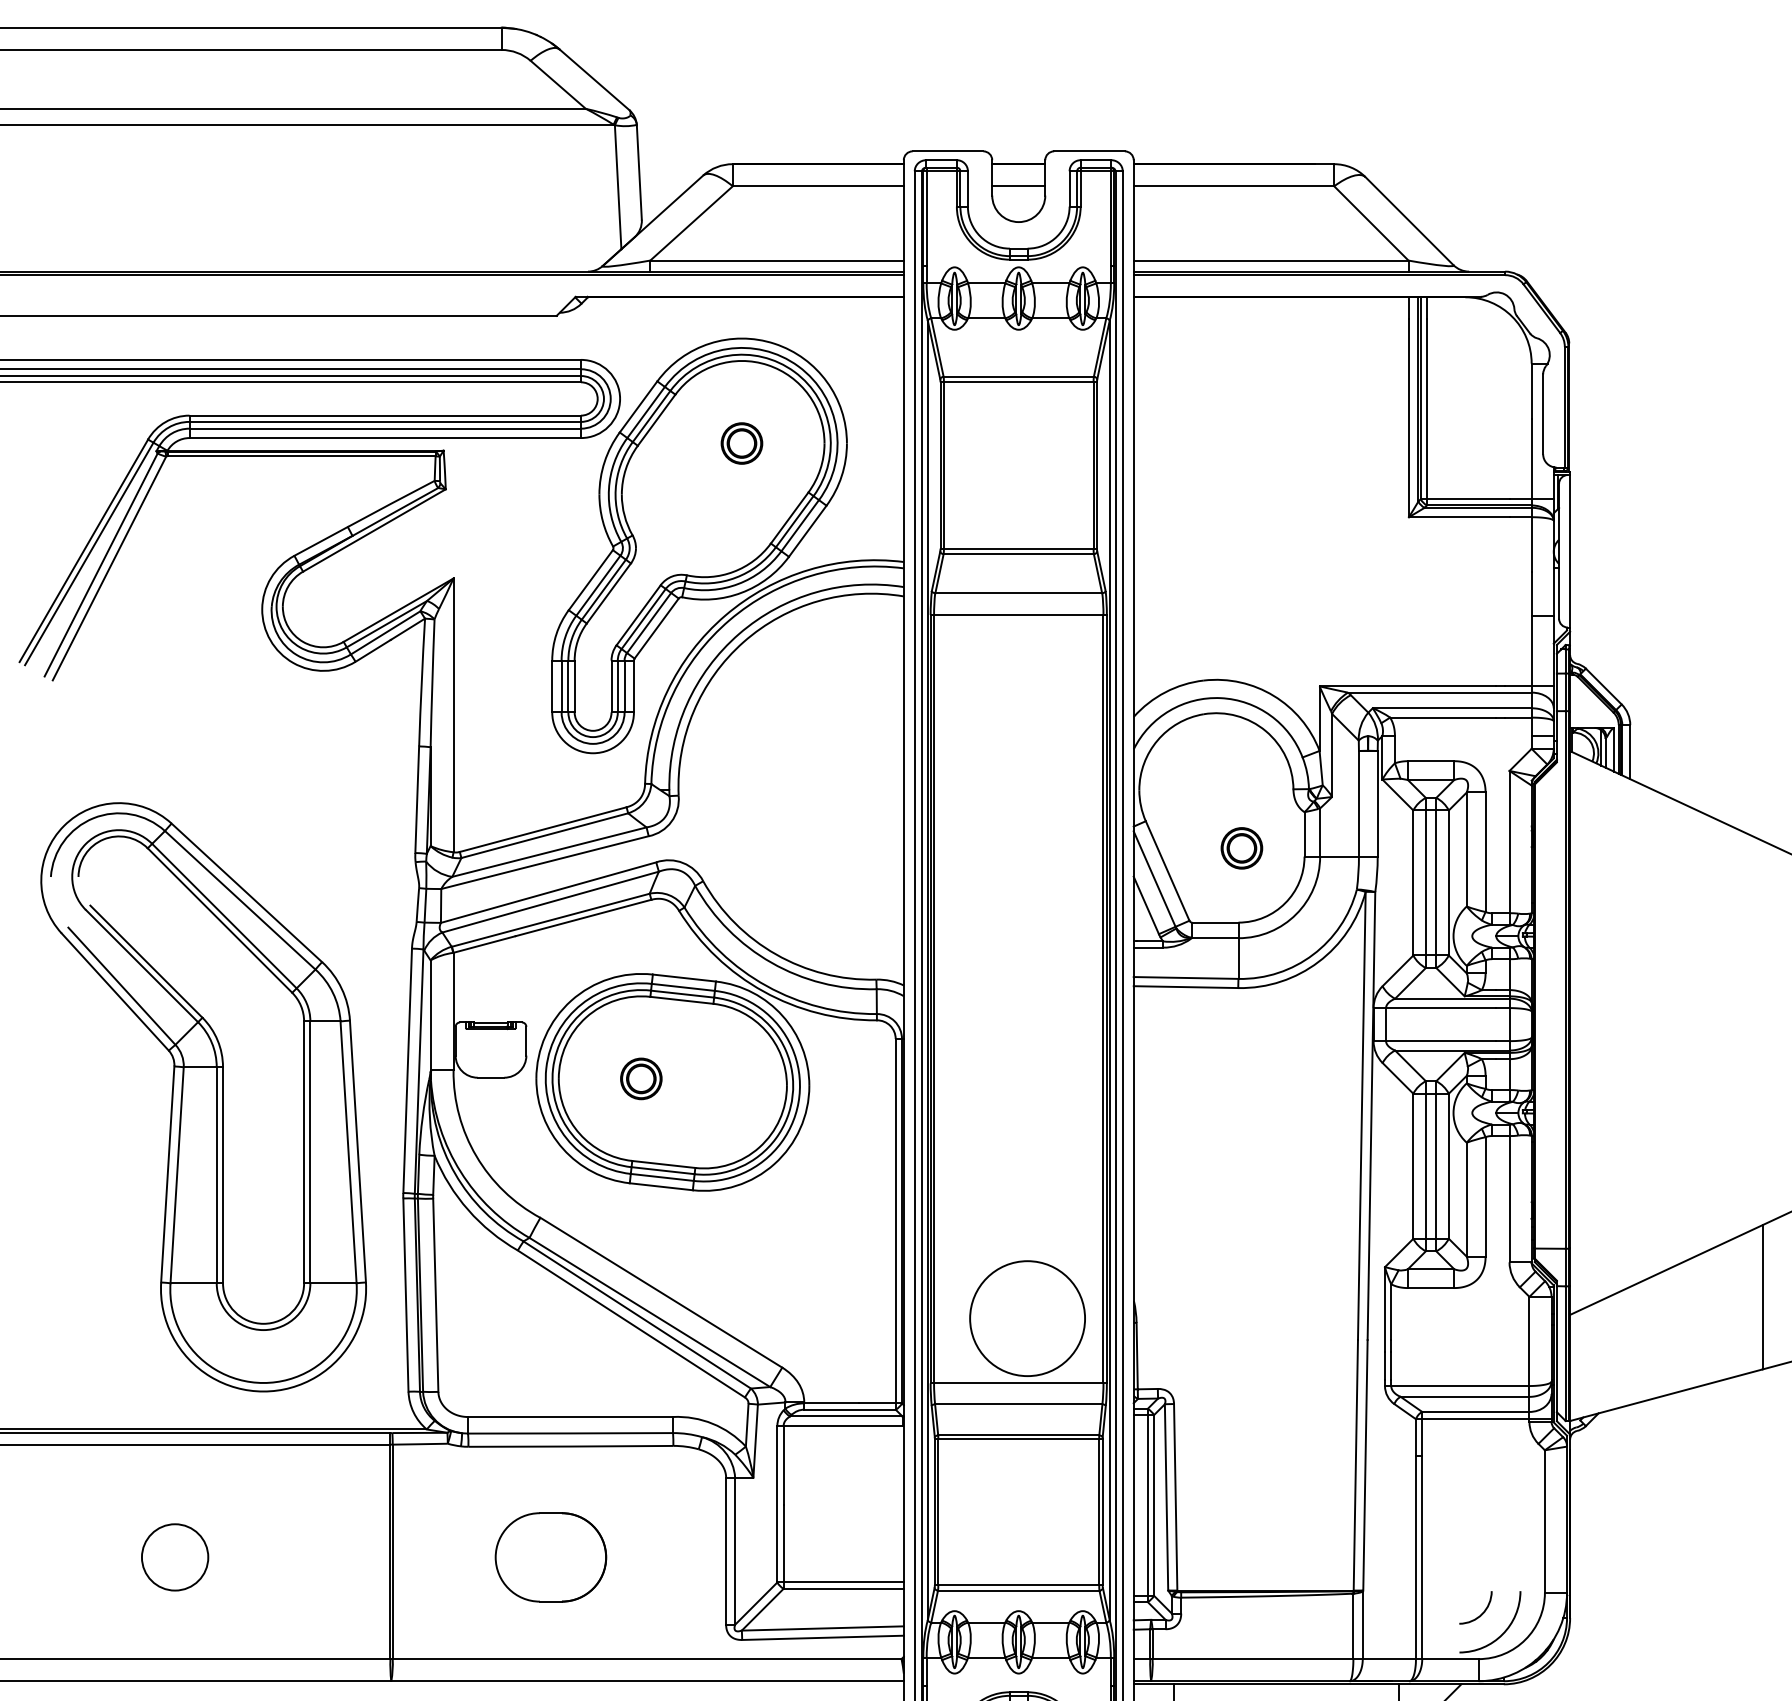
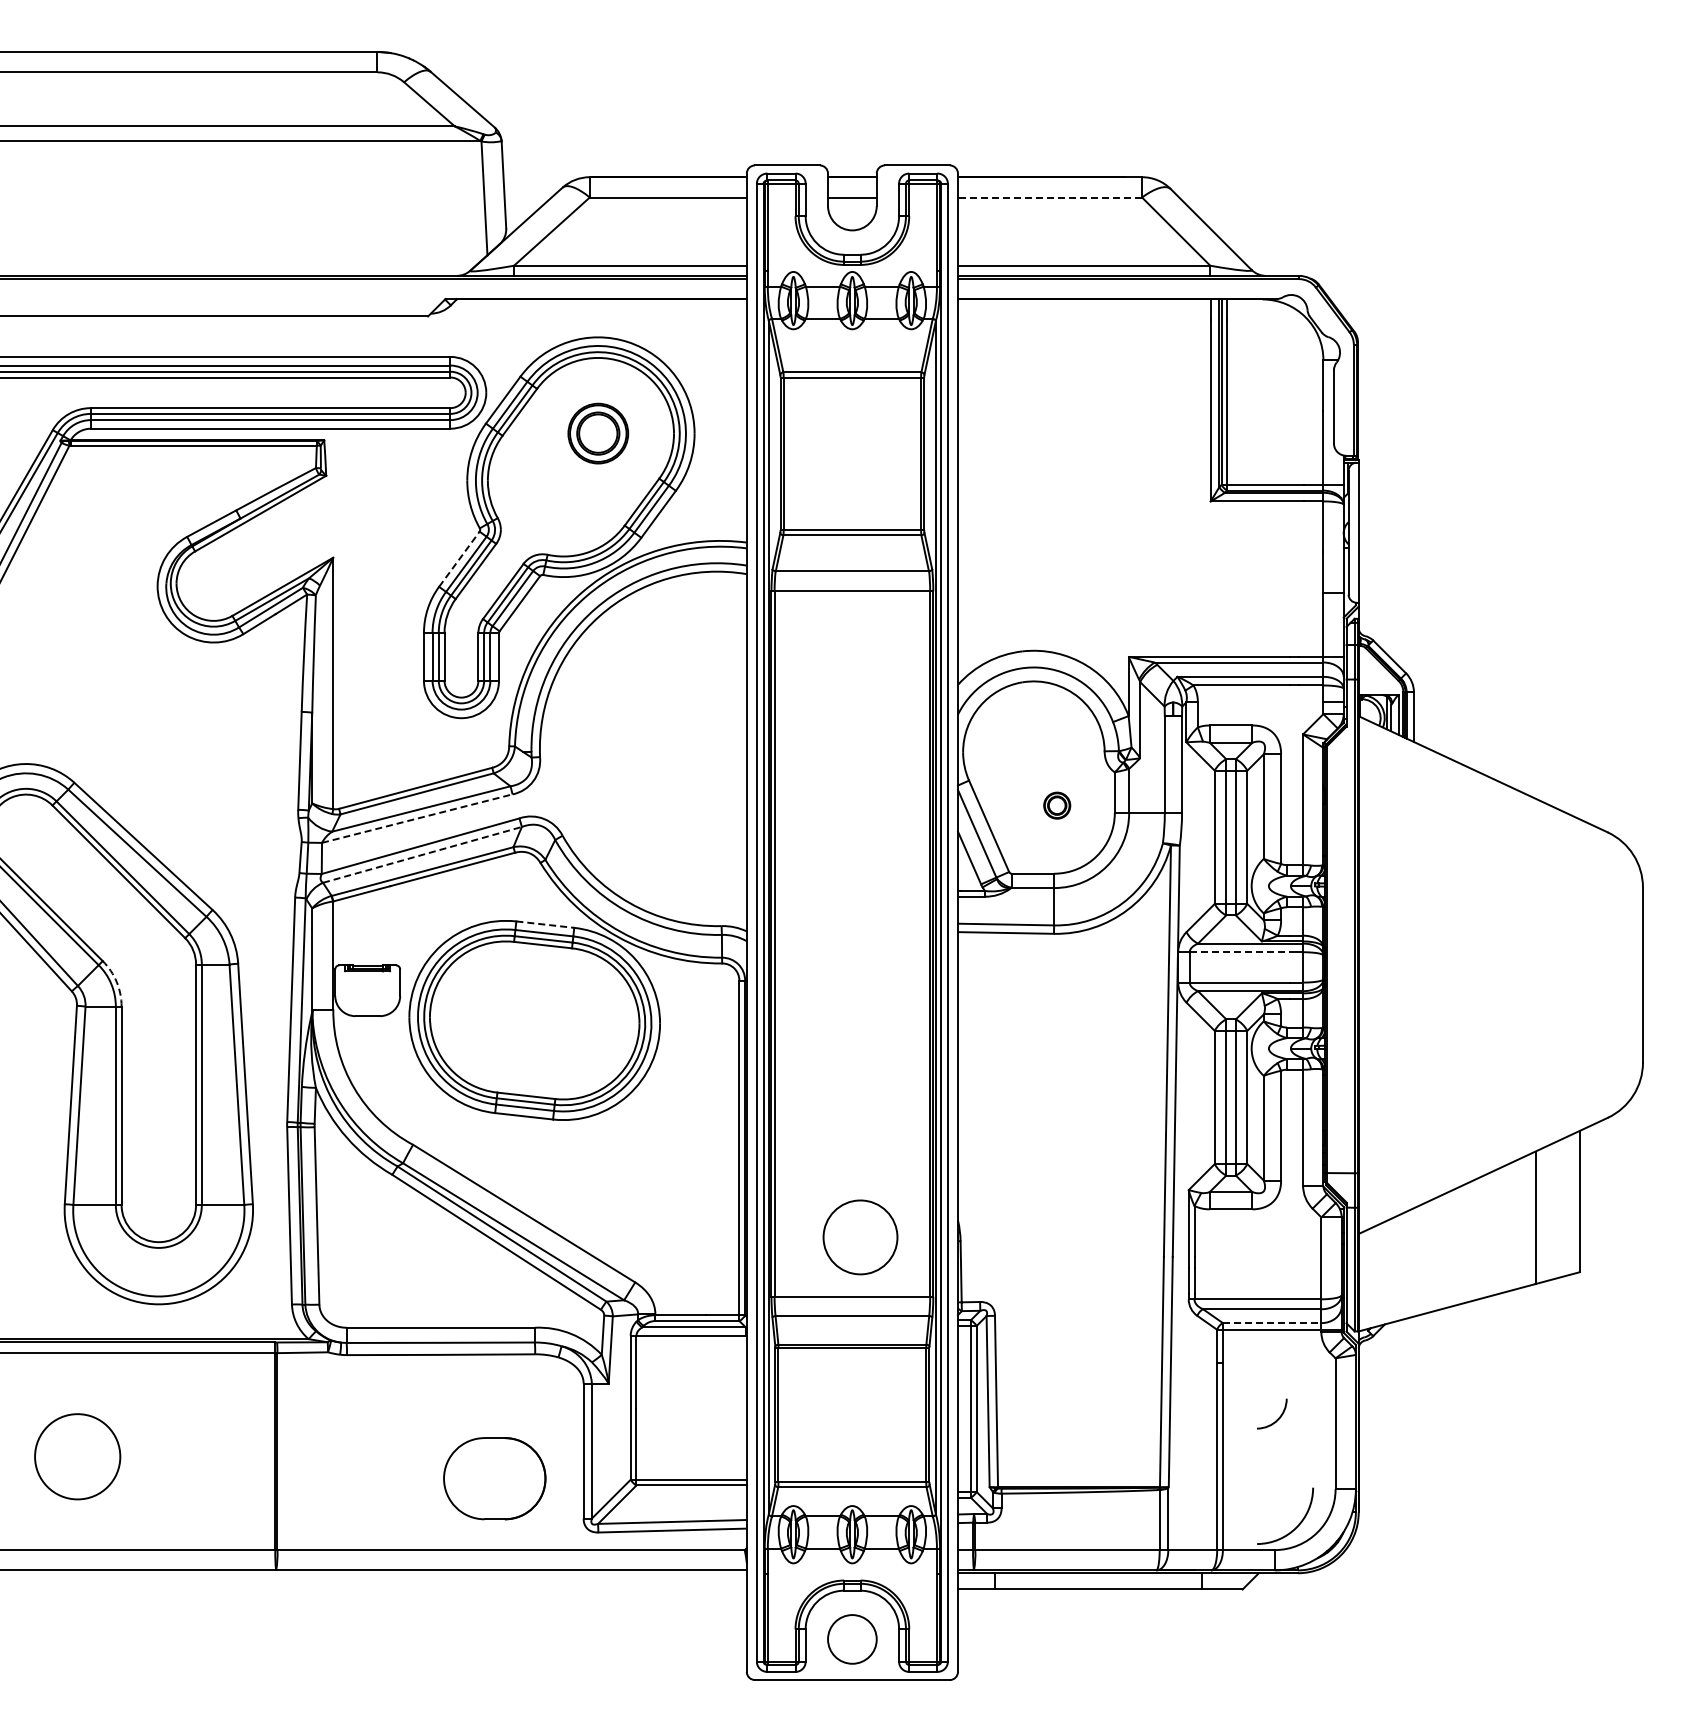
line: (1233, 186) -> (1049, 197), solid -> dashed
part: (741, 443) -> (597, 433), size x1.6
line: (590, 579) -> (459, 558), solid -> dashed
part: (1241, 848) -> (1056, 805), size x0.7
line: (545, 862) -> (417, 818), solid -> dashed
line: (550, 901) -> (422, 854), solid -> dashed
line: (684, 977) -> (545, 924), solid -> dashed
line: (1441, 1008) -> (1240, 952), solid -> dashed
arc: (217, 1039) -> (116, 981), solid -> dashed
part: (641, 1078) -> (505, 1016), removed
circle: (1027, 1318) -> (860, 1237), size x0.7
line: (1476, 1412) -> (1272, 1323), solid -> dashed
circle: (174, 1557) -> (77, 1456), size x1.4
part: (550, 1557) -> (494, 1478), moved
arc: (1481, 1612) -> (1277, 1418), moved

